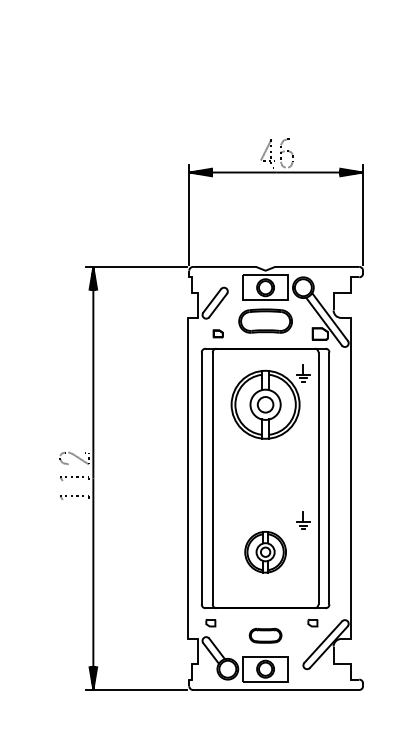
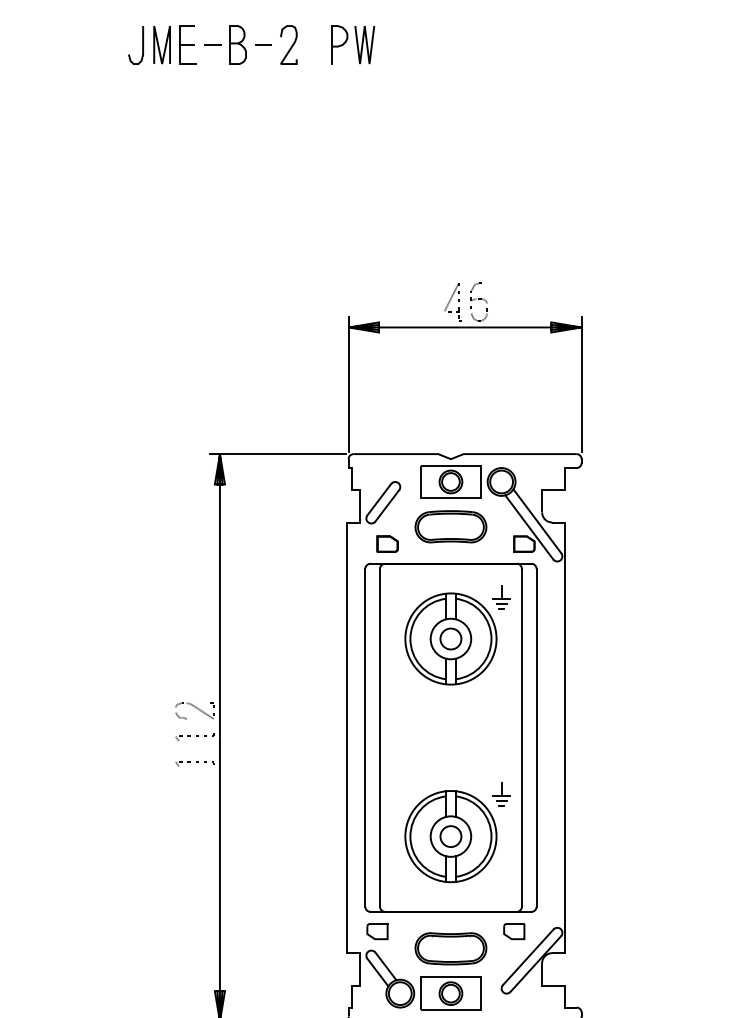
part: (218, 333) -> (387, 543), size x1.67
part: (265, 552) -> (450, 836), size x1.67
part: (210, 622) -> (377, 931), size x1.67
part: (312, 622) -> (514, 931), size x1.67
part: (265, 635) -> (450, 948), size x1.67

